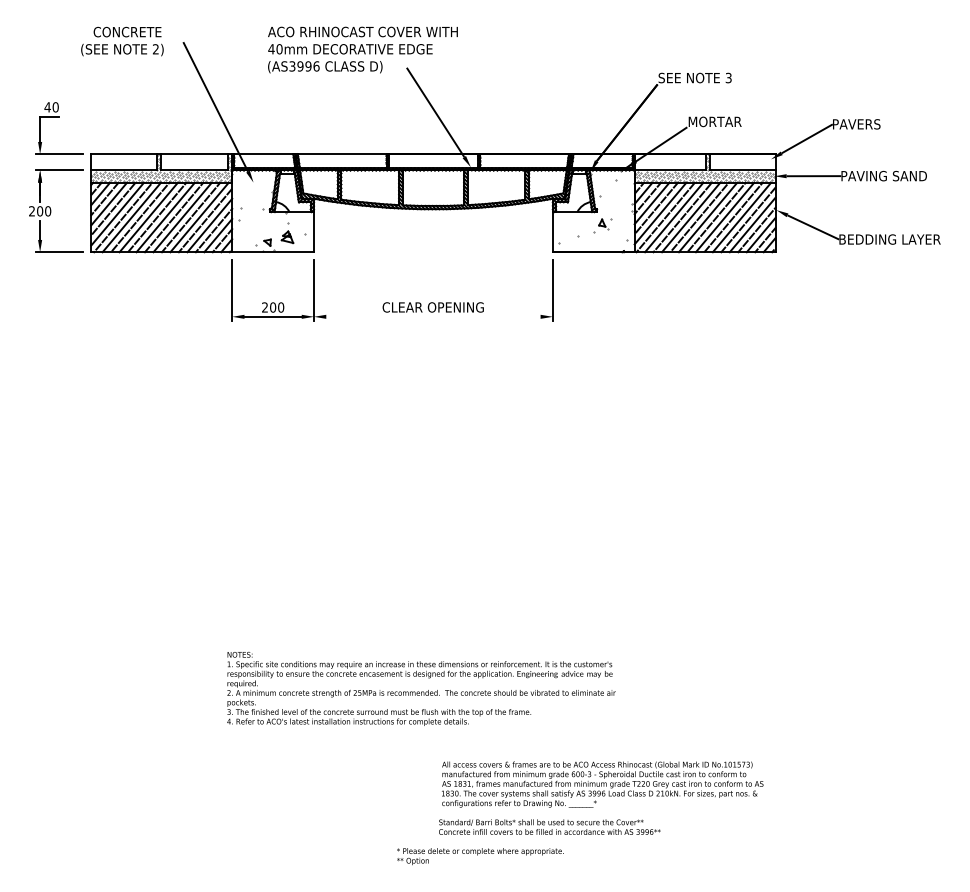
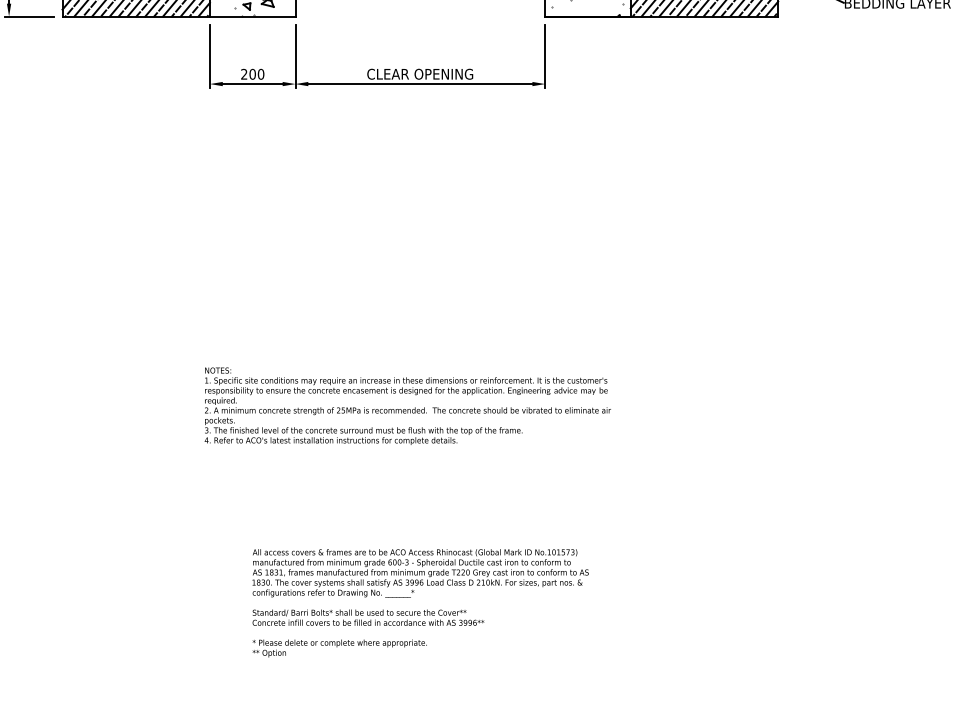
line: (433, 316) -> (420, 83), added
text: (421, 688) -> (407, 405), moved
text: (602, 784) -> (420, 573), moved
text: (549, 826) -> (368, 617), moved
text: (480, 856) -> (339, 648), moved

